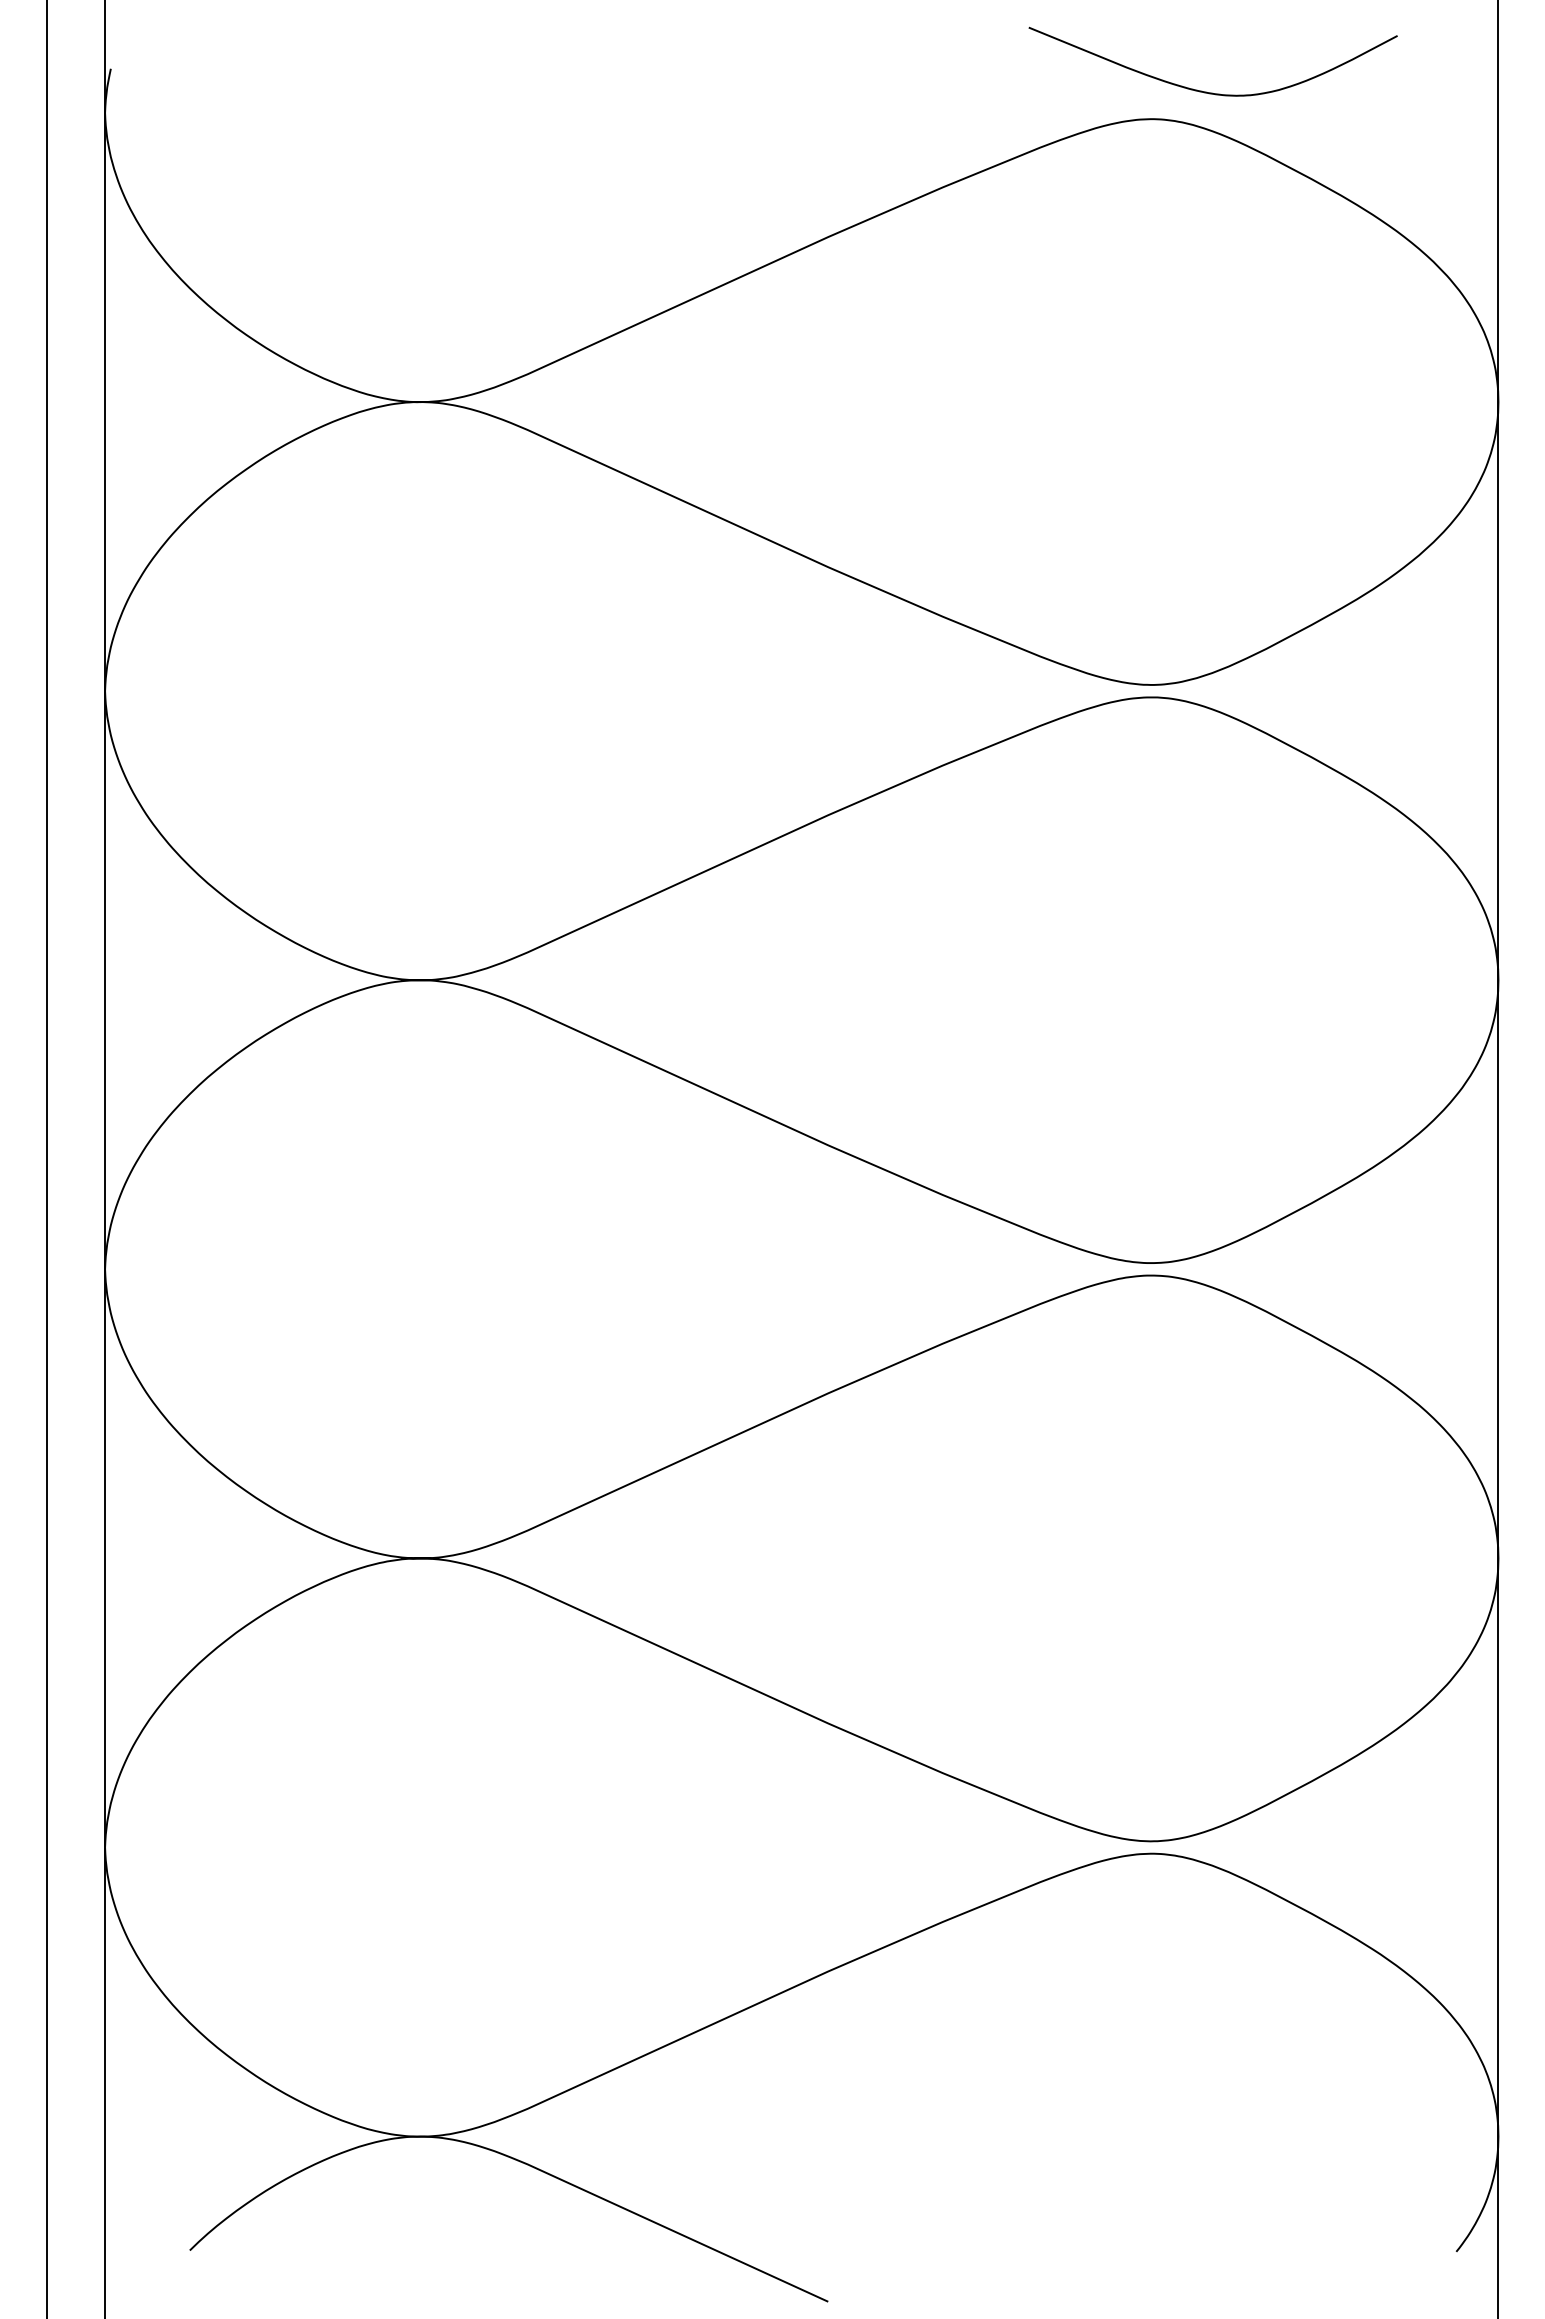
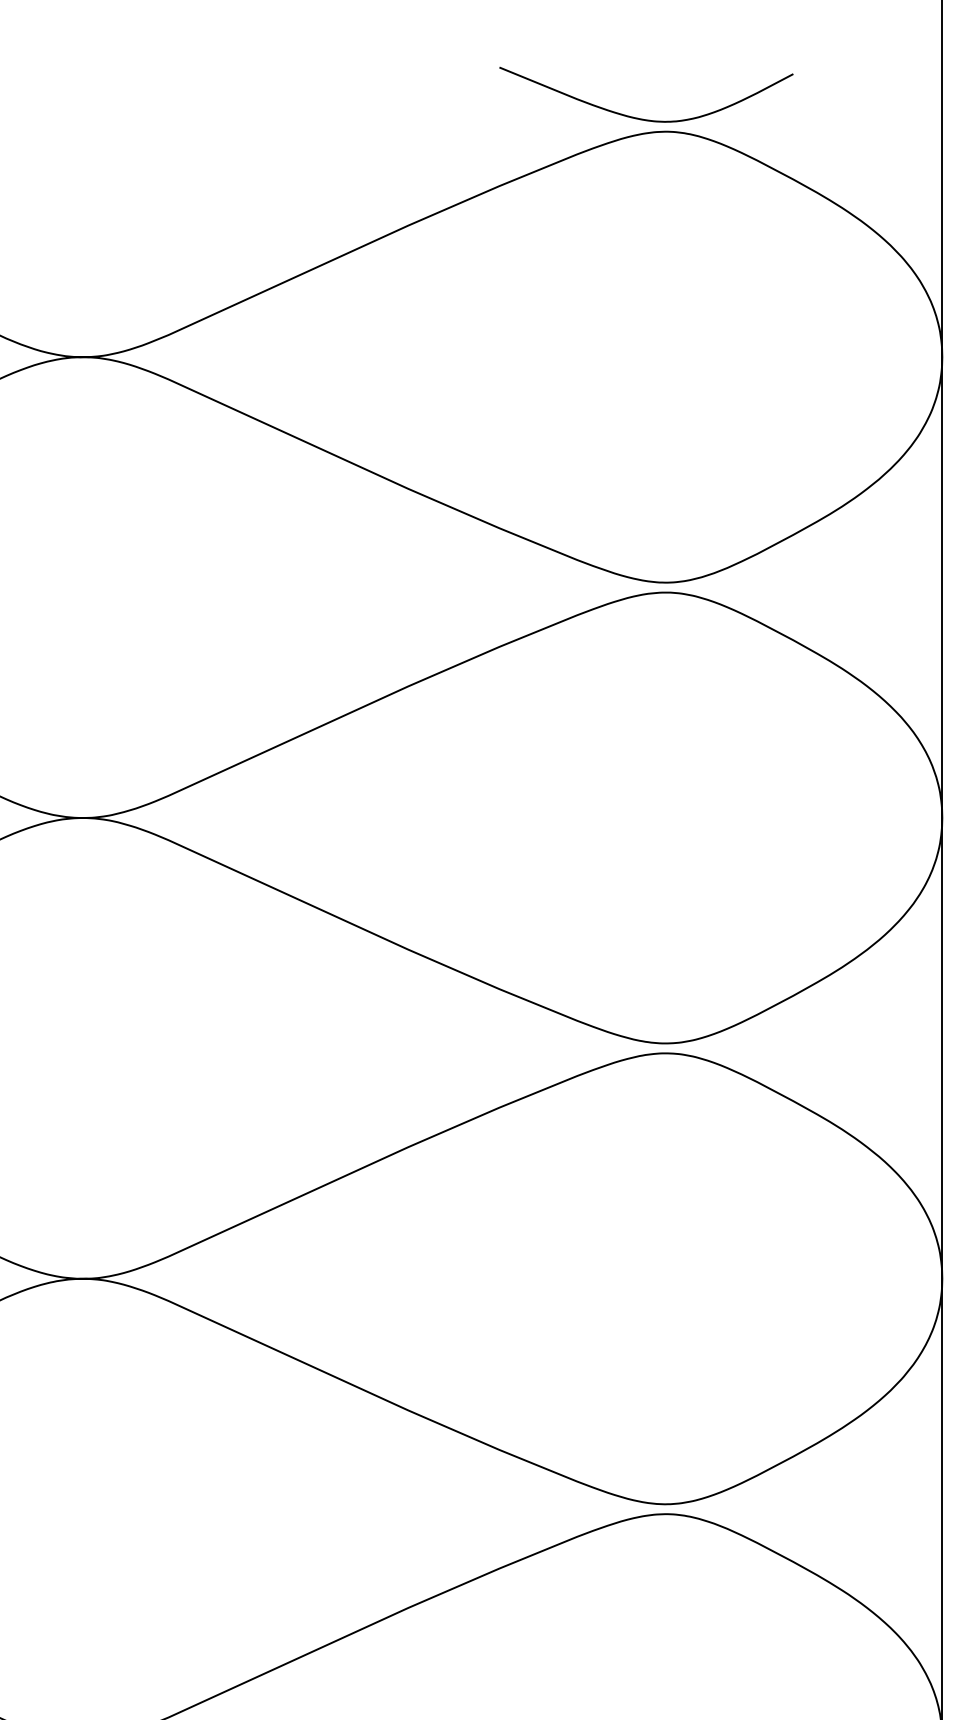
curve: (1206, 91) -> (641, 118), moved

